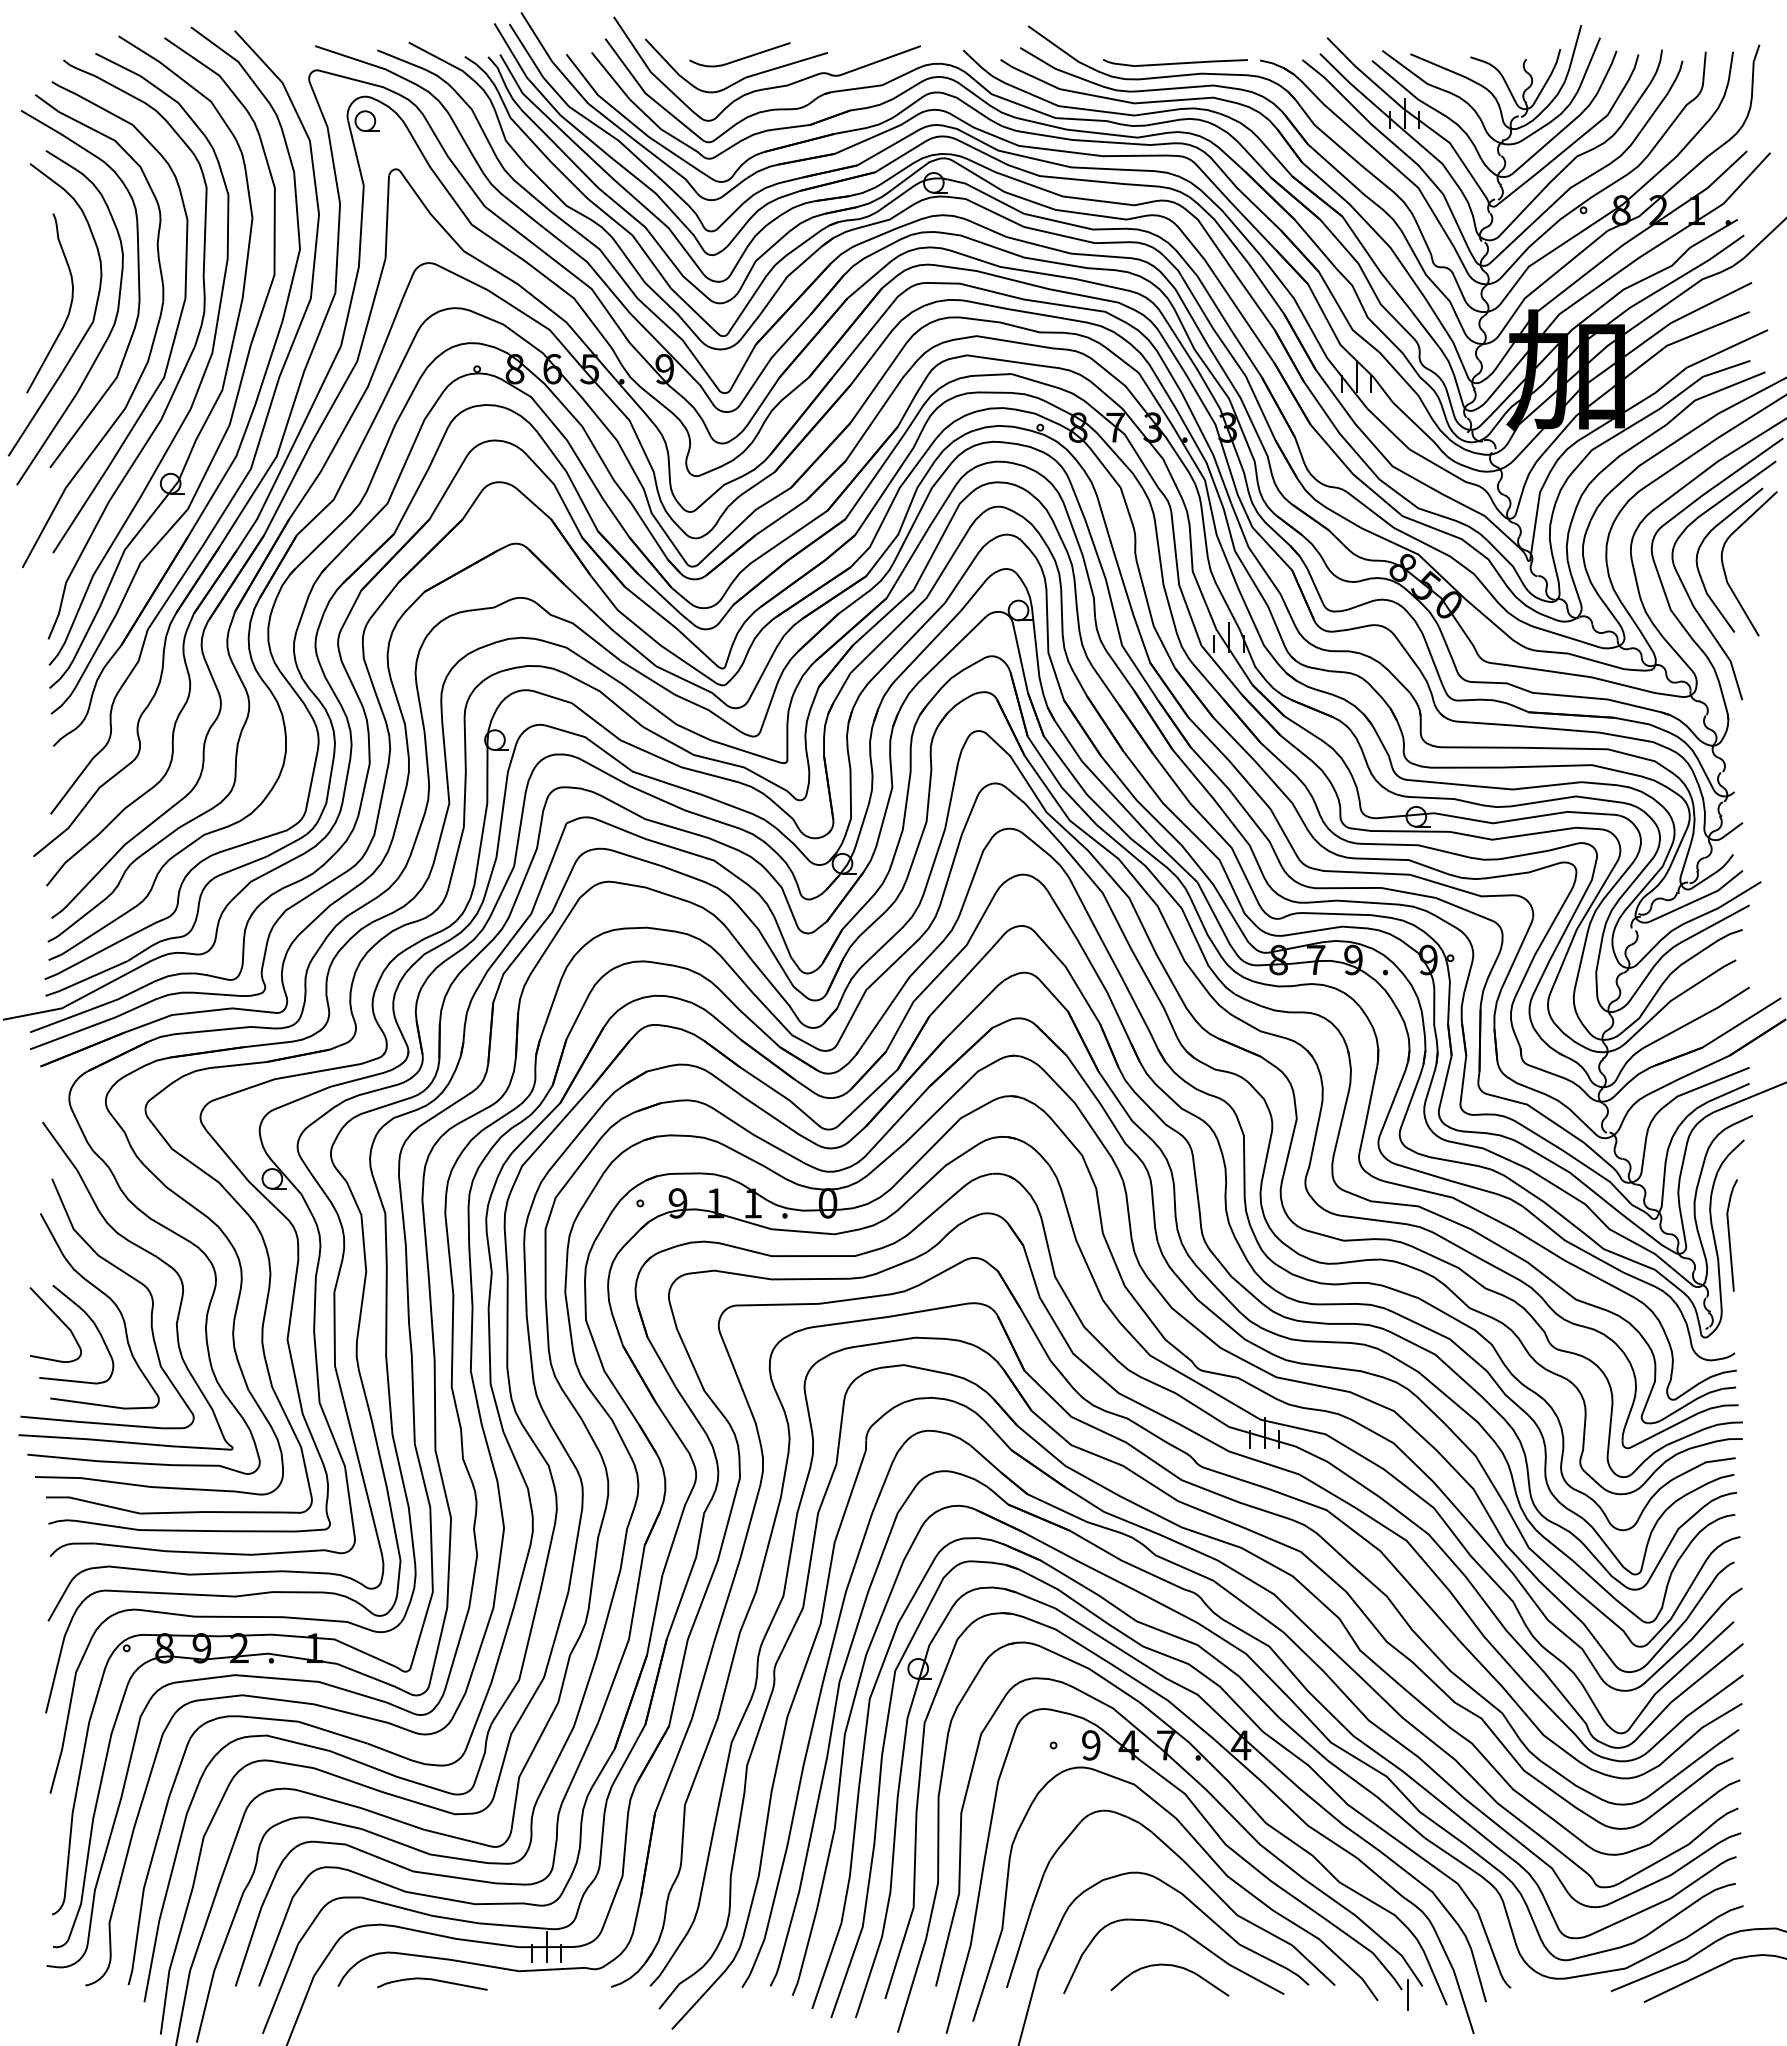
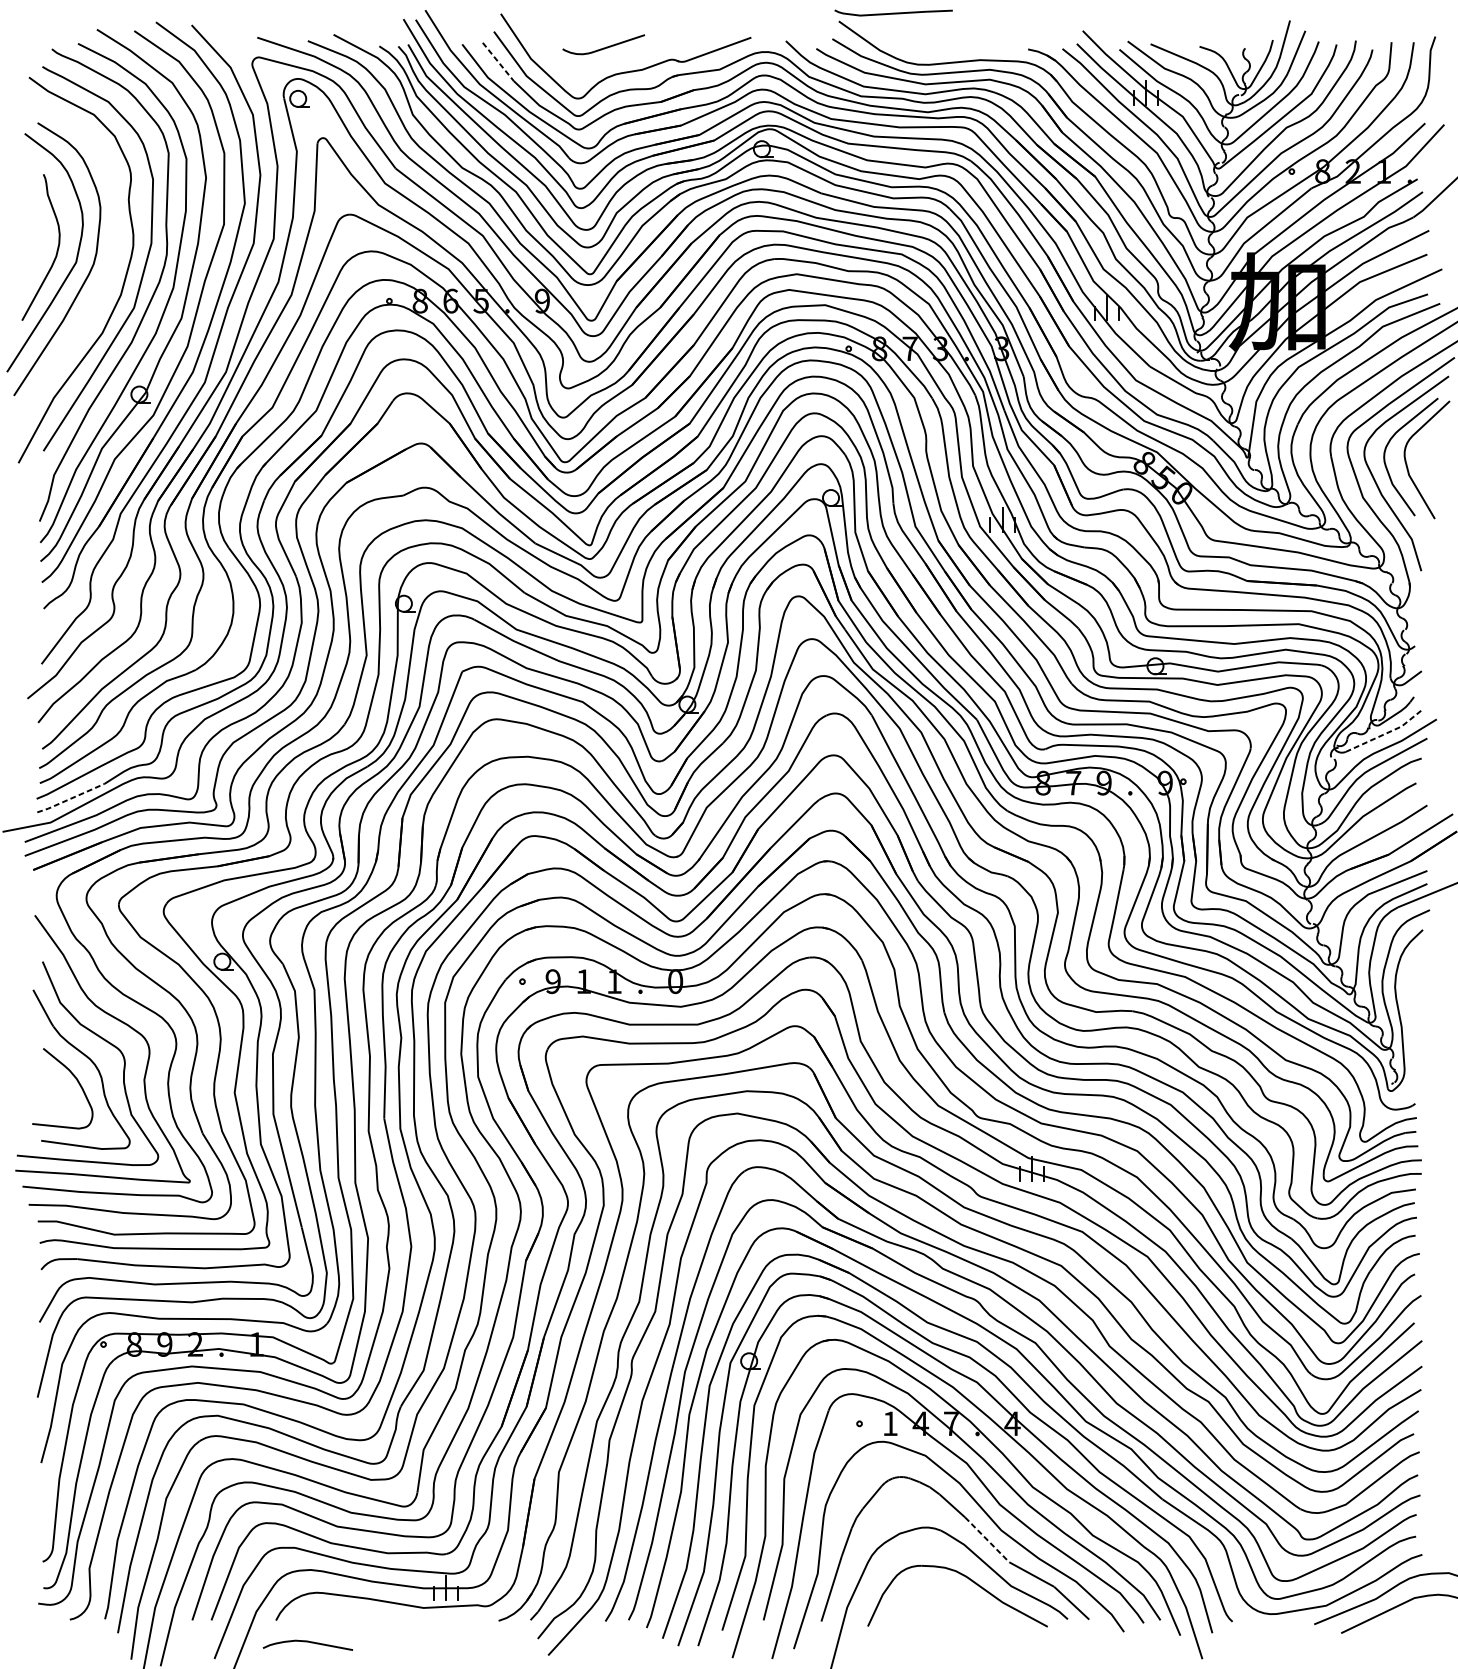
curve: (1175, 62) -> (893, 12), moved
line: (610, 76) -> (498, 62), solid -> dashed
part: (743, 77) -> (606, 63), removed
curve: (138, 289) -> (113, 236), removed
line: (1698, 899) -> (1385, 733), solid -> dashed
line: (86, 979) -> (70, 799), solid -> dashed
line: (1730, 1236) -> (1411, 1008), removed
curve: (59, 1320) -> (48, 1077), removed
text: (1091, 1745) -> (890, 1423), 9 -> 1
line: (1210, 1887) -> (987, 1539), solid -> dashed
curve: (1170, 1966) -> (954, 1604), removed
curve: (432, 1980) -> (308, 1642), moved
line: (1408, 1995) -> (1149, 1627), removed

